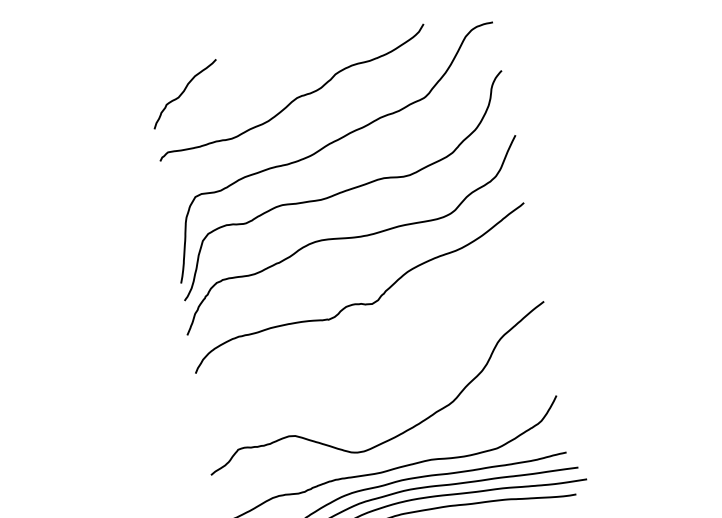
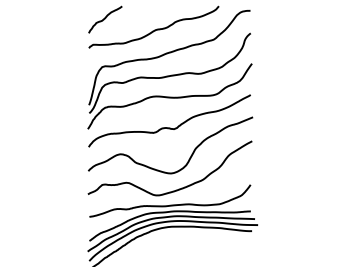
curve: (416, 354) -> (190, 155), added

